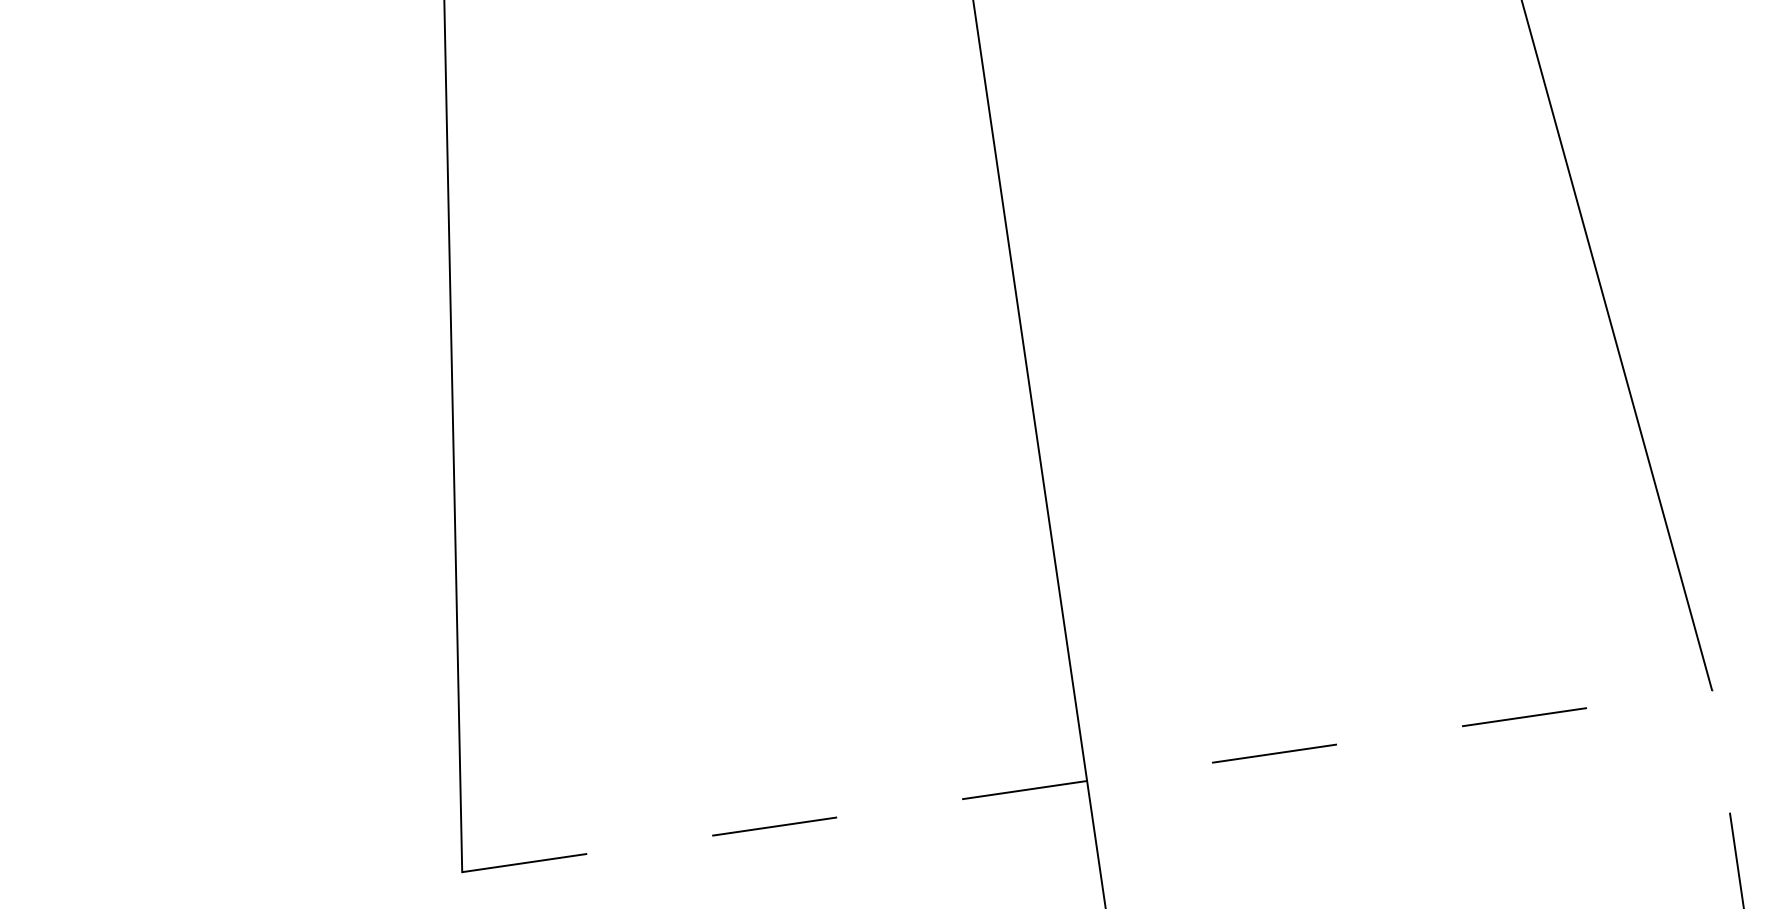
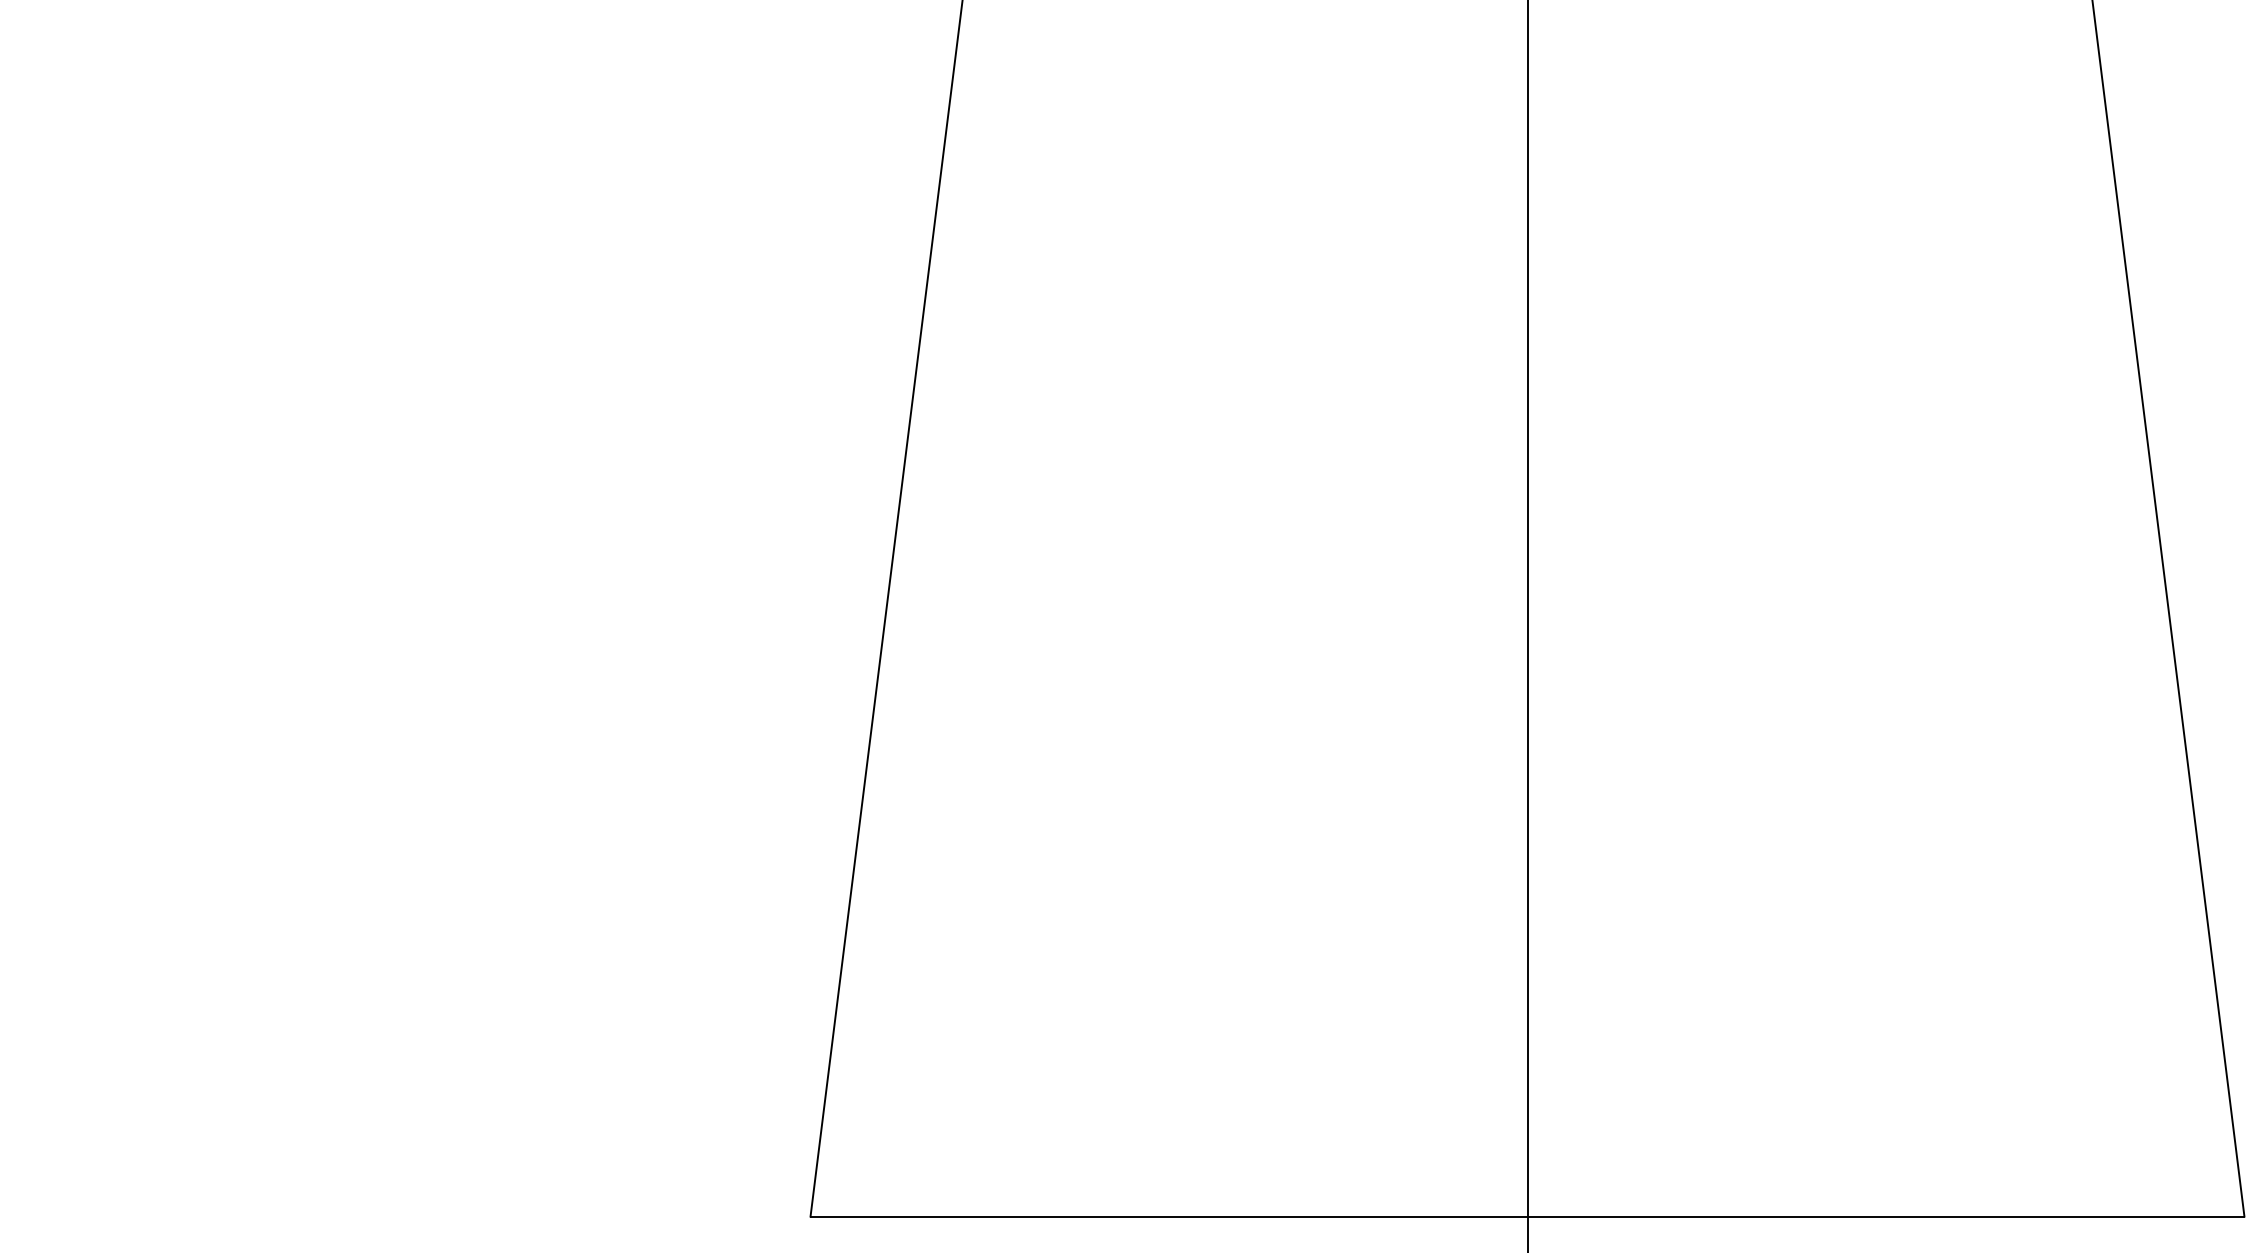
line: (1087, 780) -> (1527, 1216), dashed -> solid

